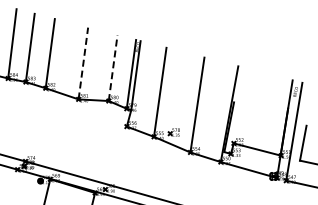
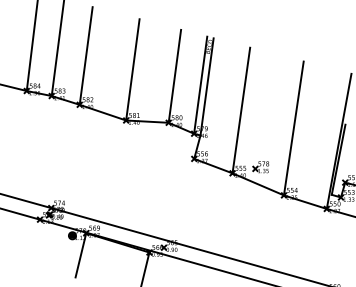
line: (83, 63) -> (133, 69), dashed -> solid
line: (113, 67) -> (175, 75), dashed -> solid

